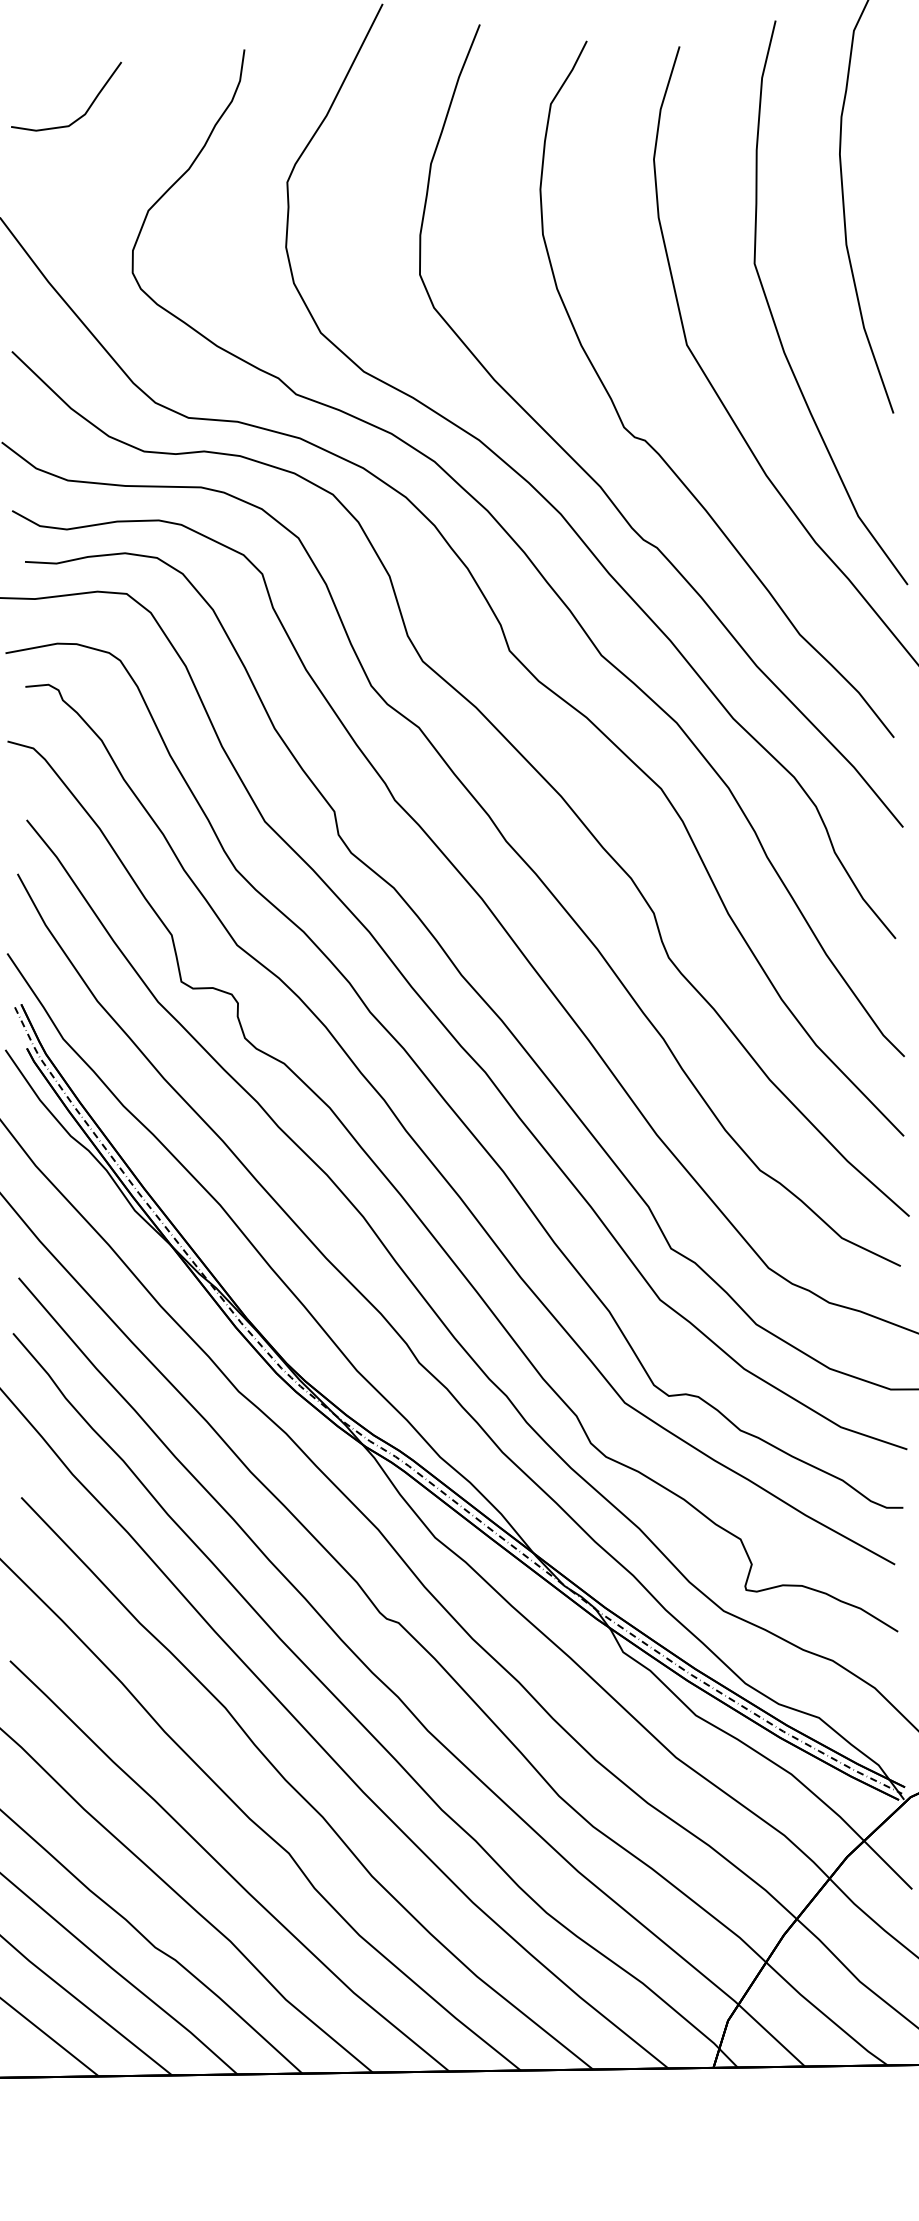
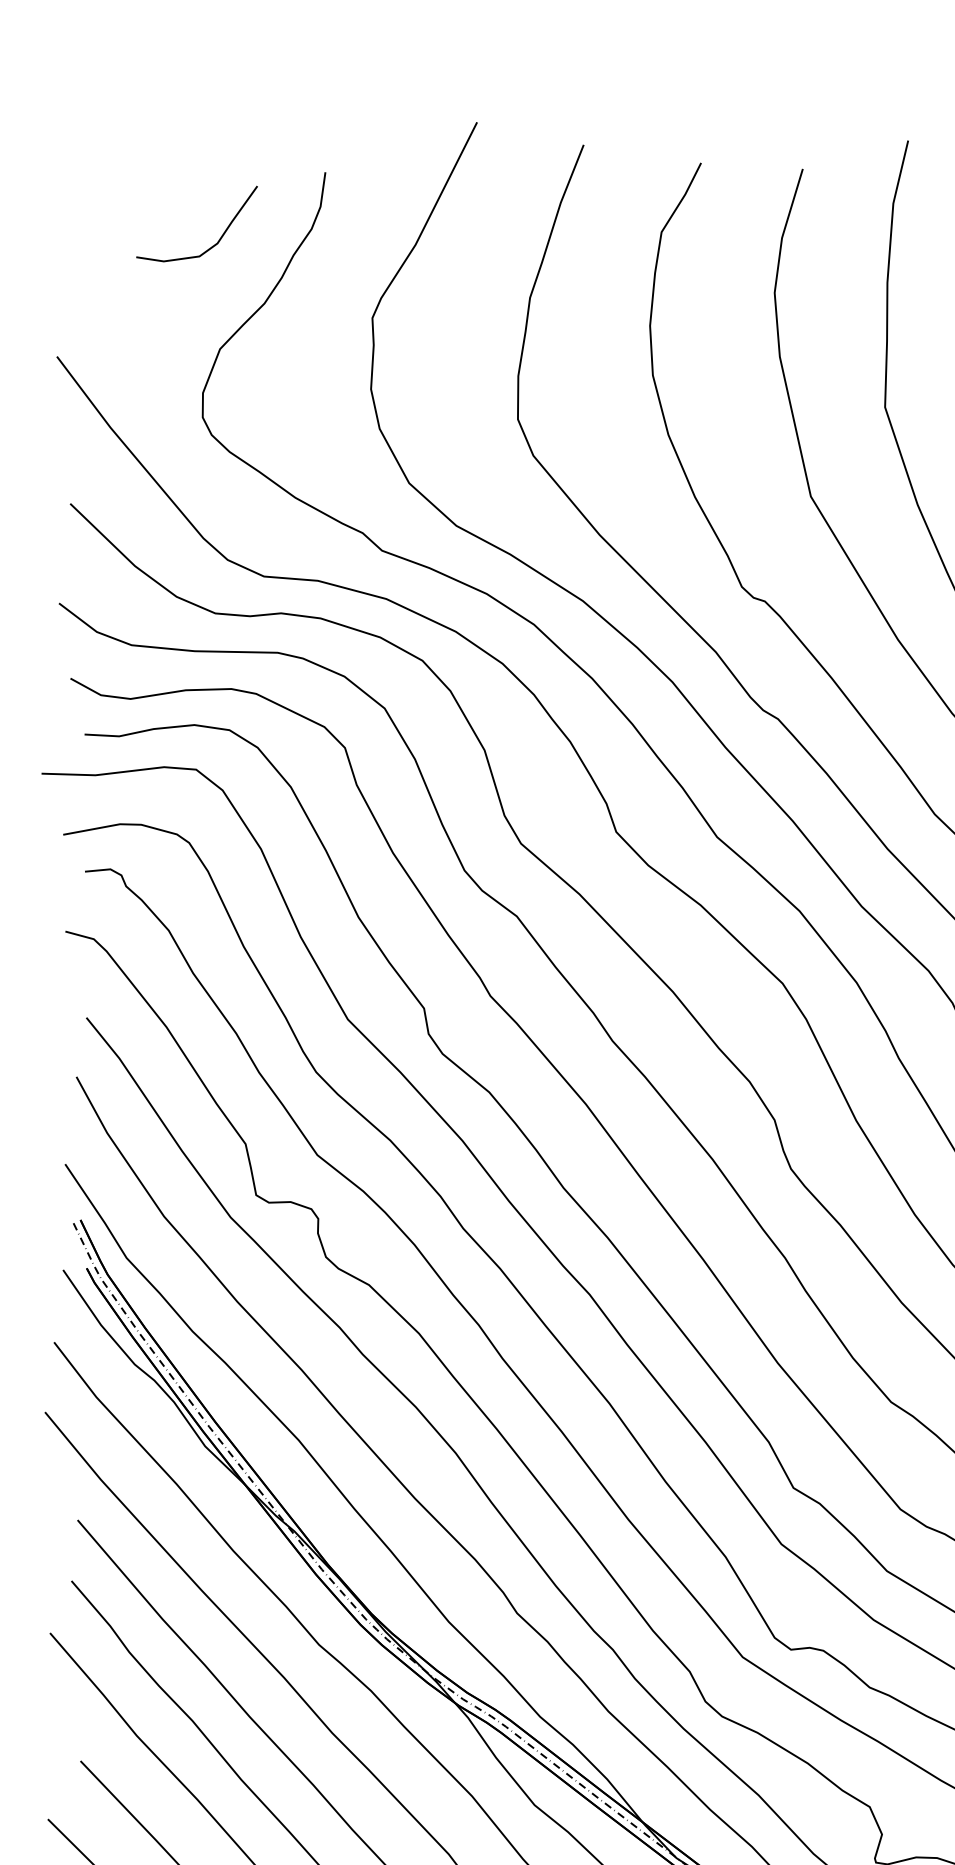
curve: (87, 108) -> (220, 237), moved

